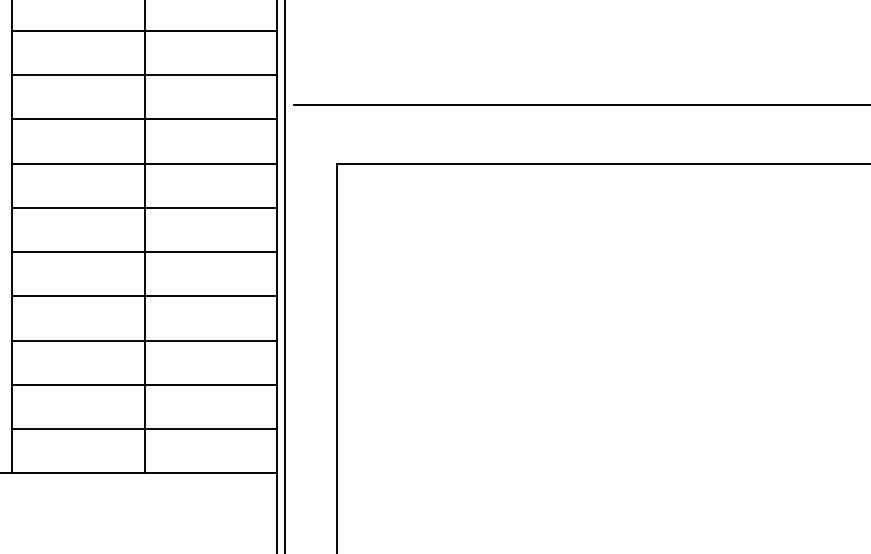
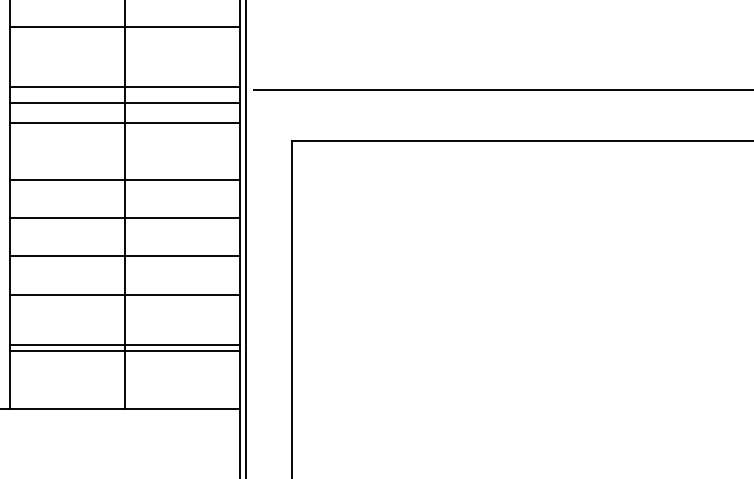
line: (144, 74) -> (125, 86), moved
line: (144, 163) -> (125, 123), moved
line: (144, 384) -> (125, 350), moved
line: (144, 429) -> (125, 345), moved

